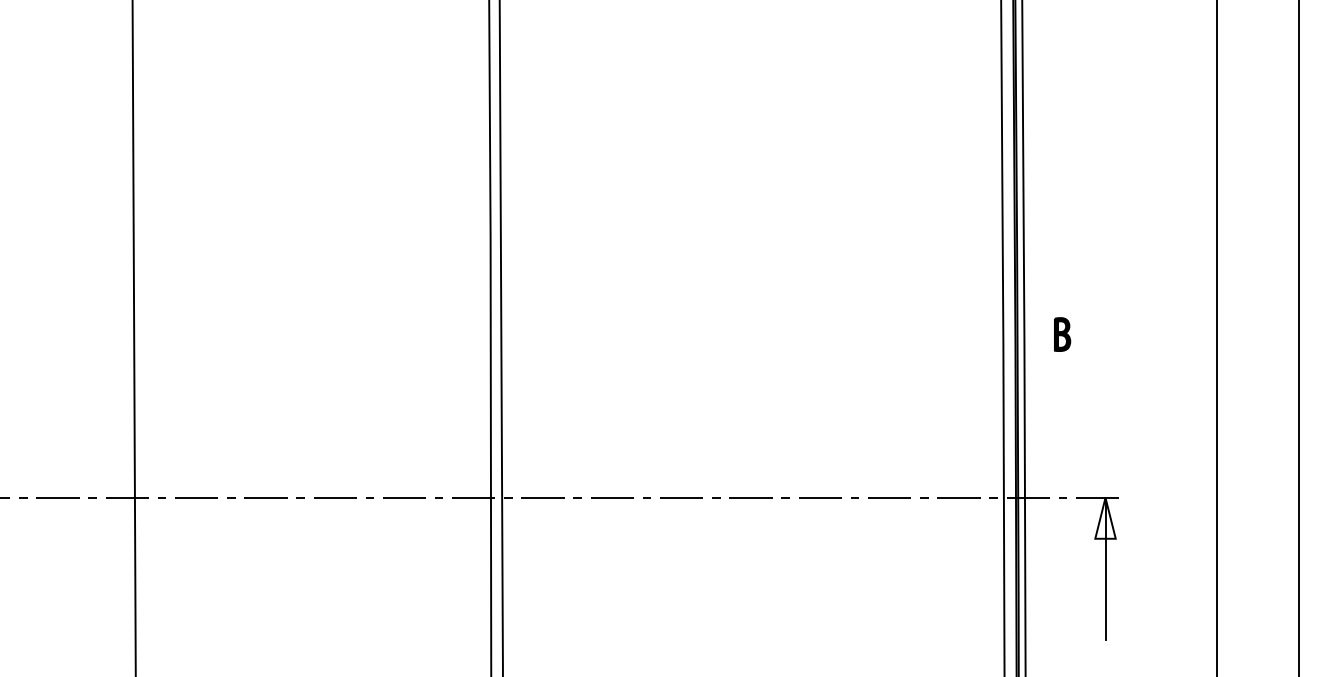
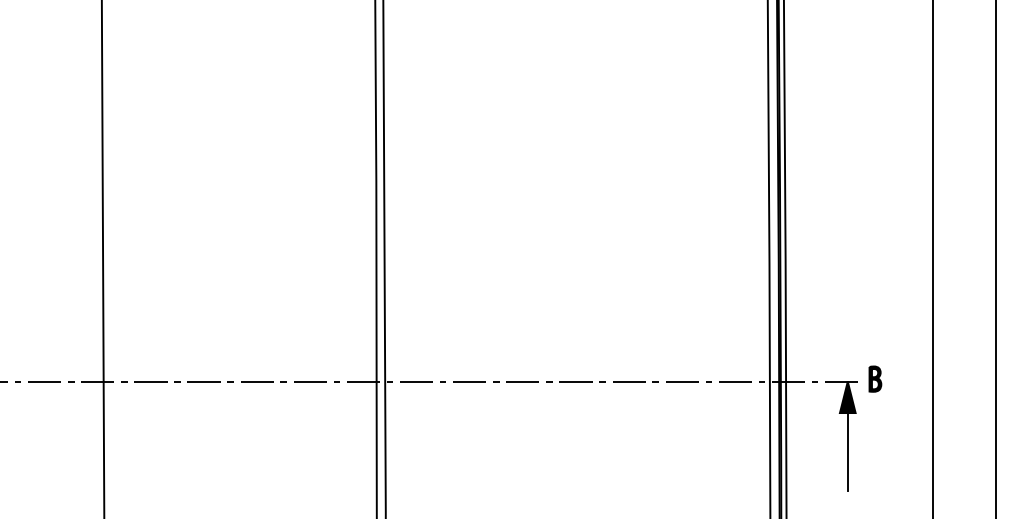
part: (1062, 334) -> (875, 379), moved
fill: (1105, 517) -> (847, 396), added

